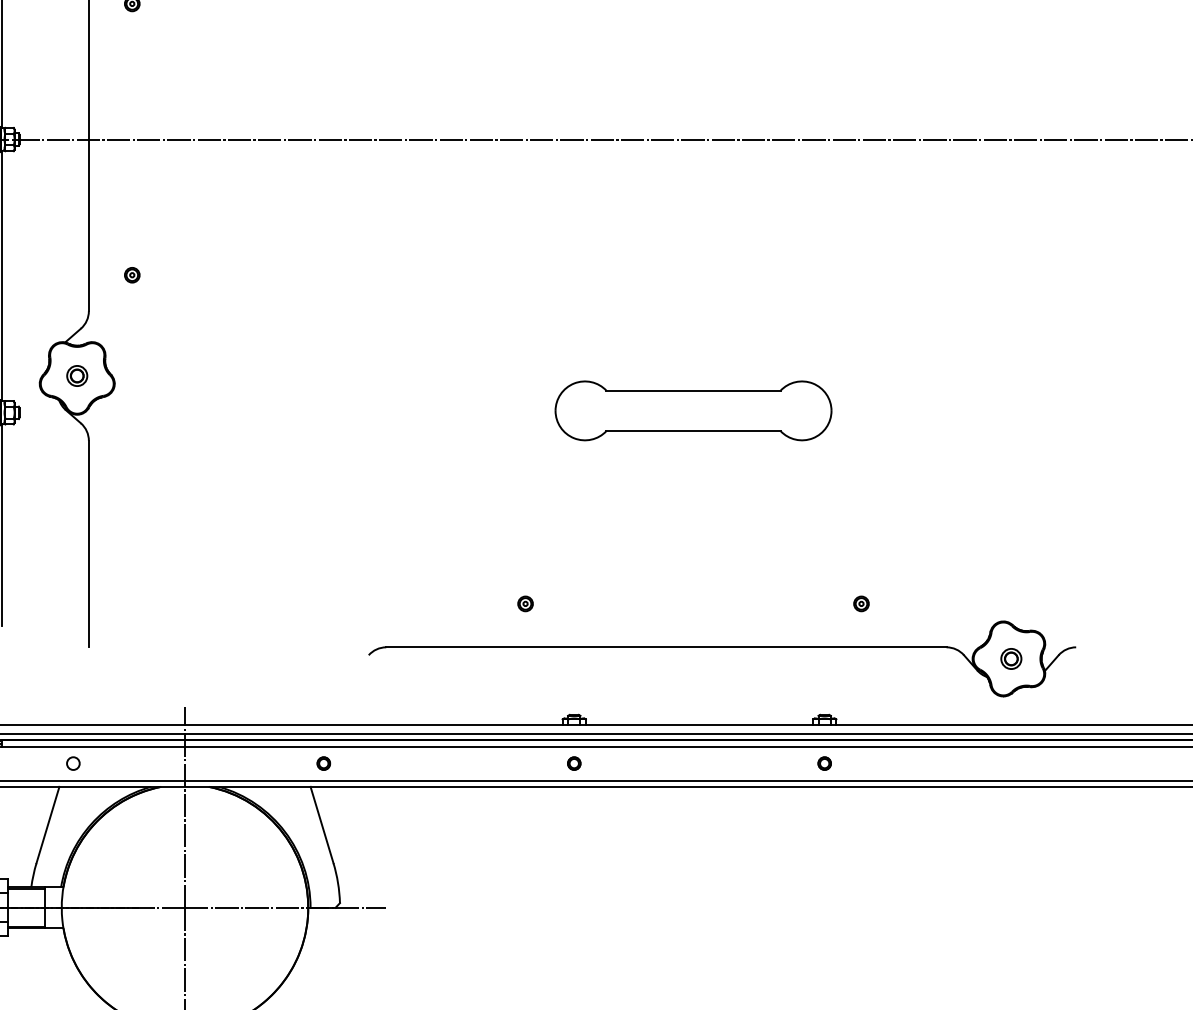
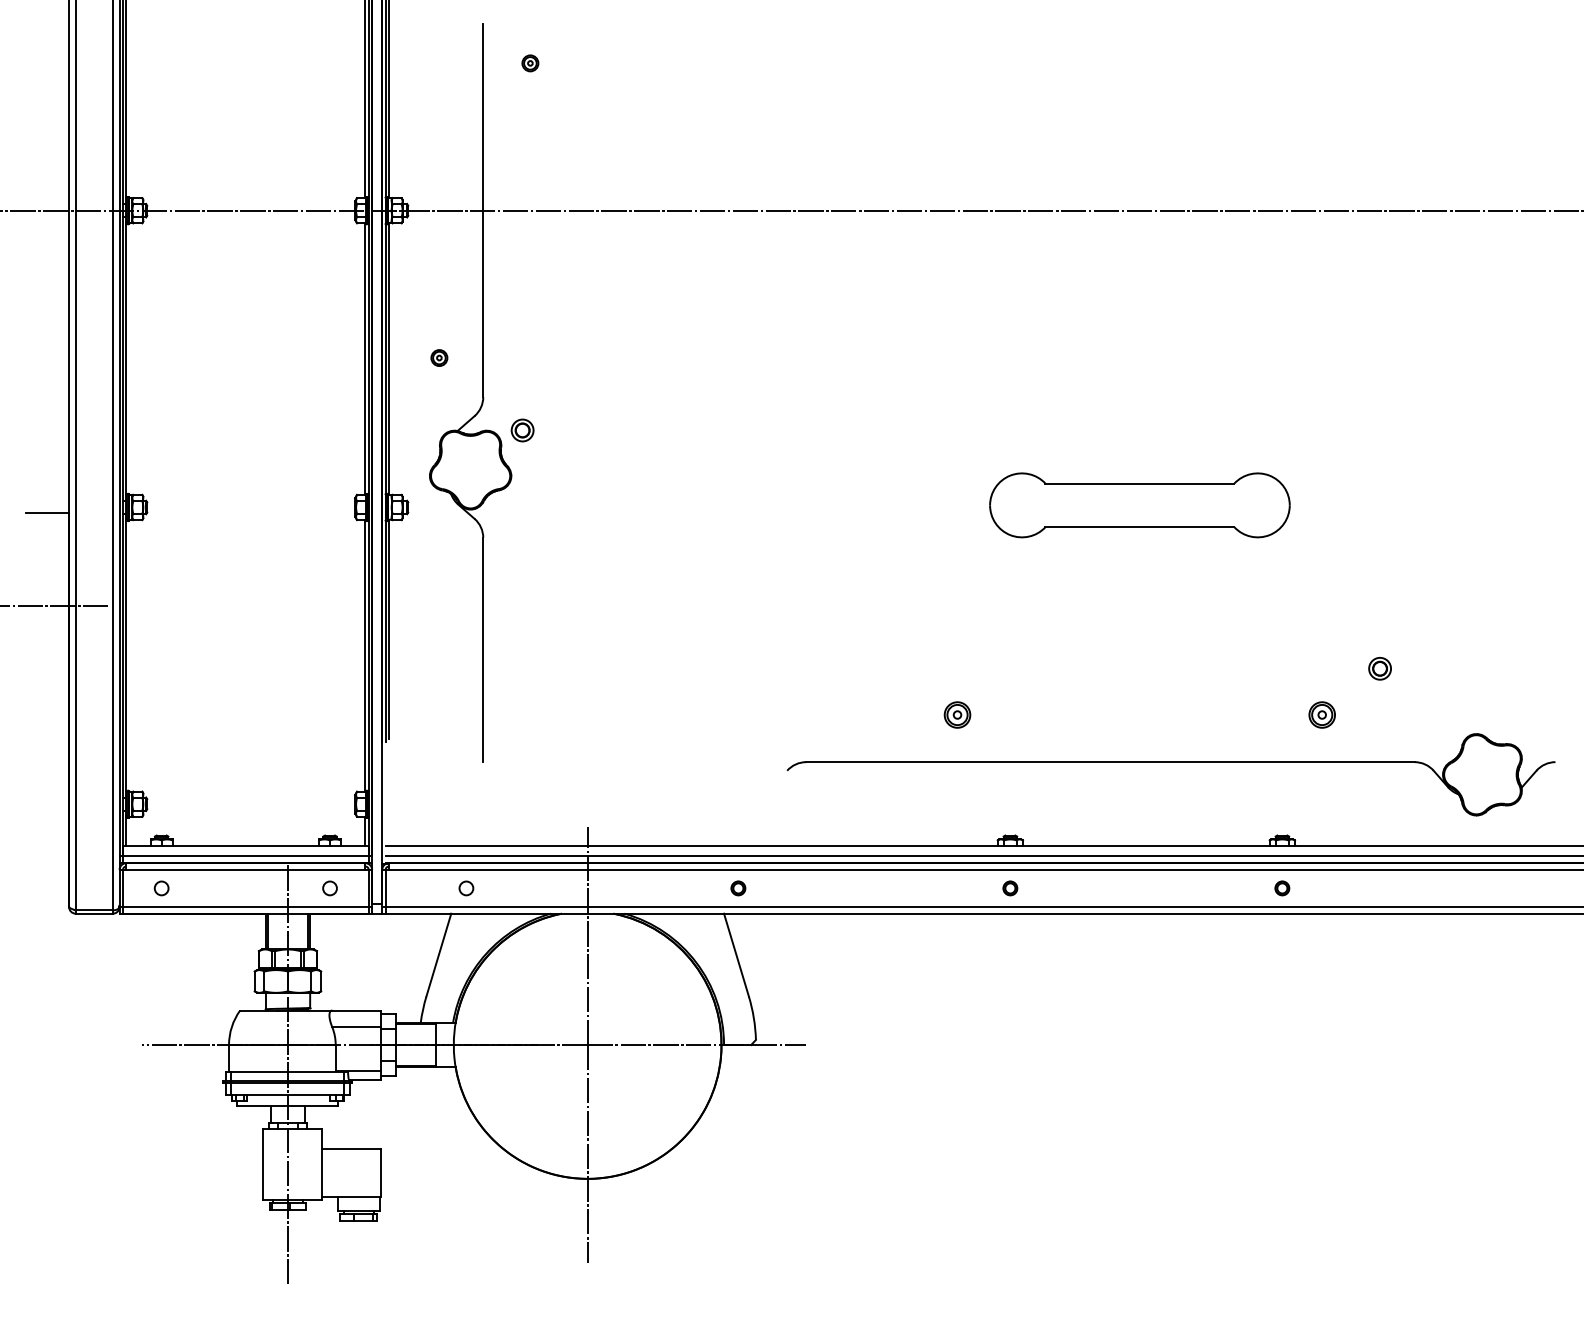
part: (132, 274) -> (439, 357), moved
part: (77, 376) -> (522, 430), moved
part: (525, 603) -> (957, 714), size x1.6
part: (861, 603) -> (1322, 714), size x1.6
part: (1010, 658) -> (1379, 668), moved

